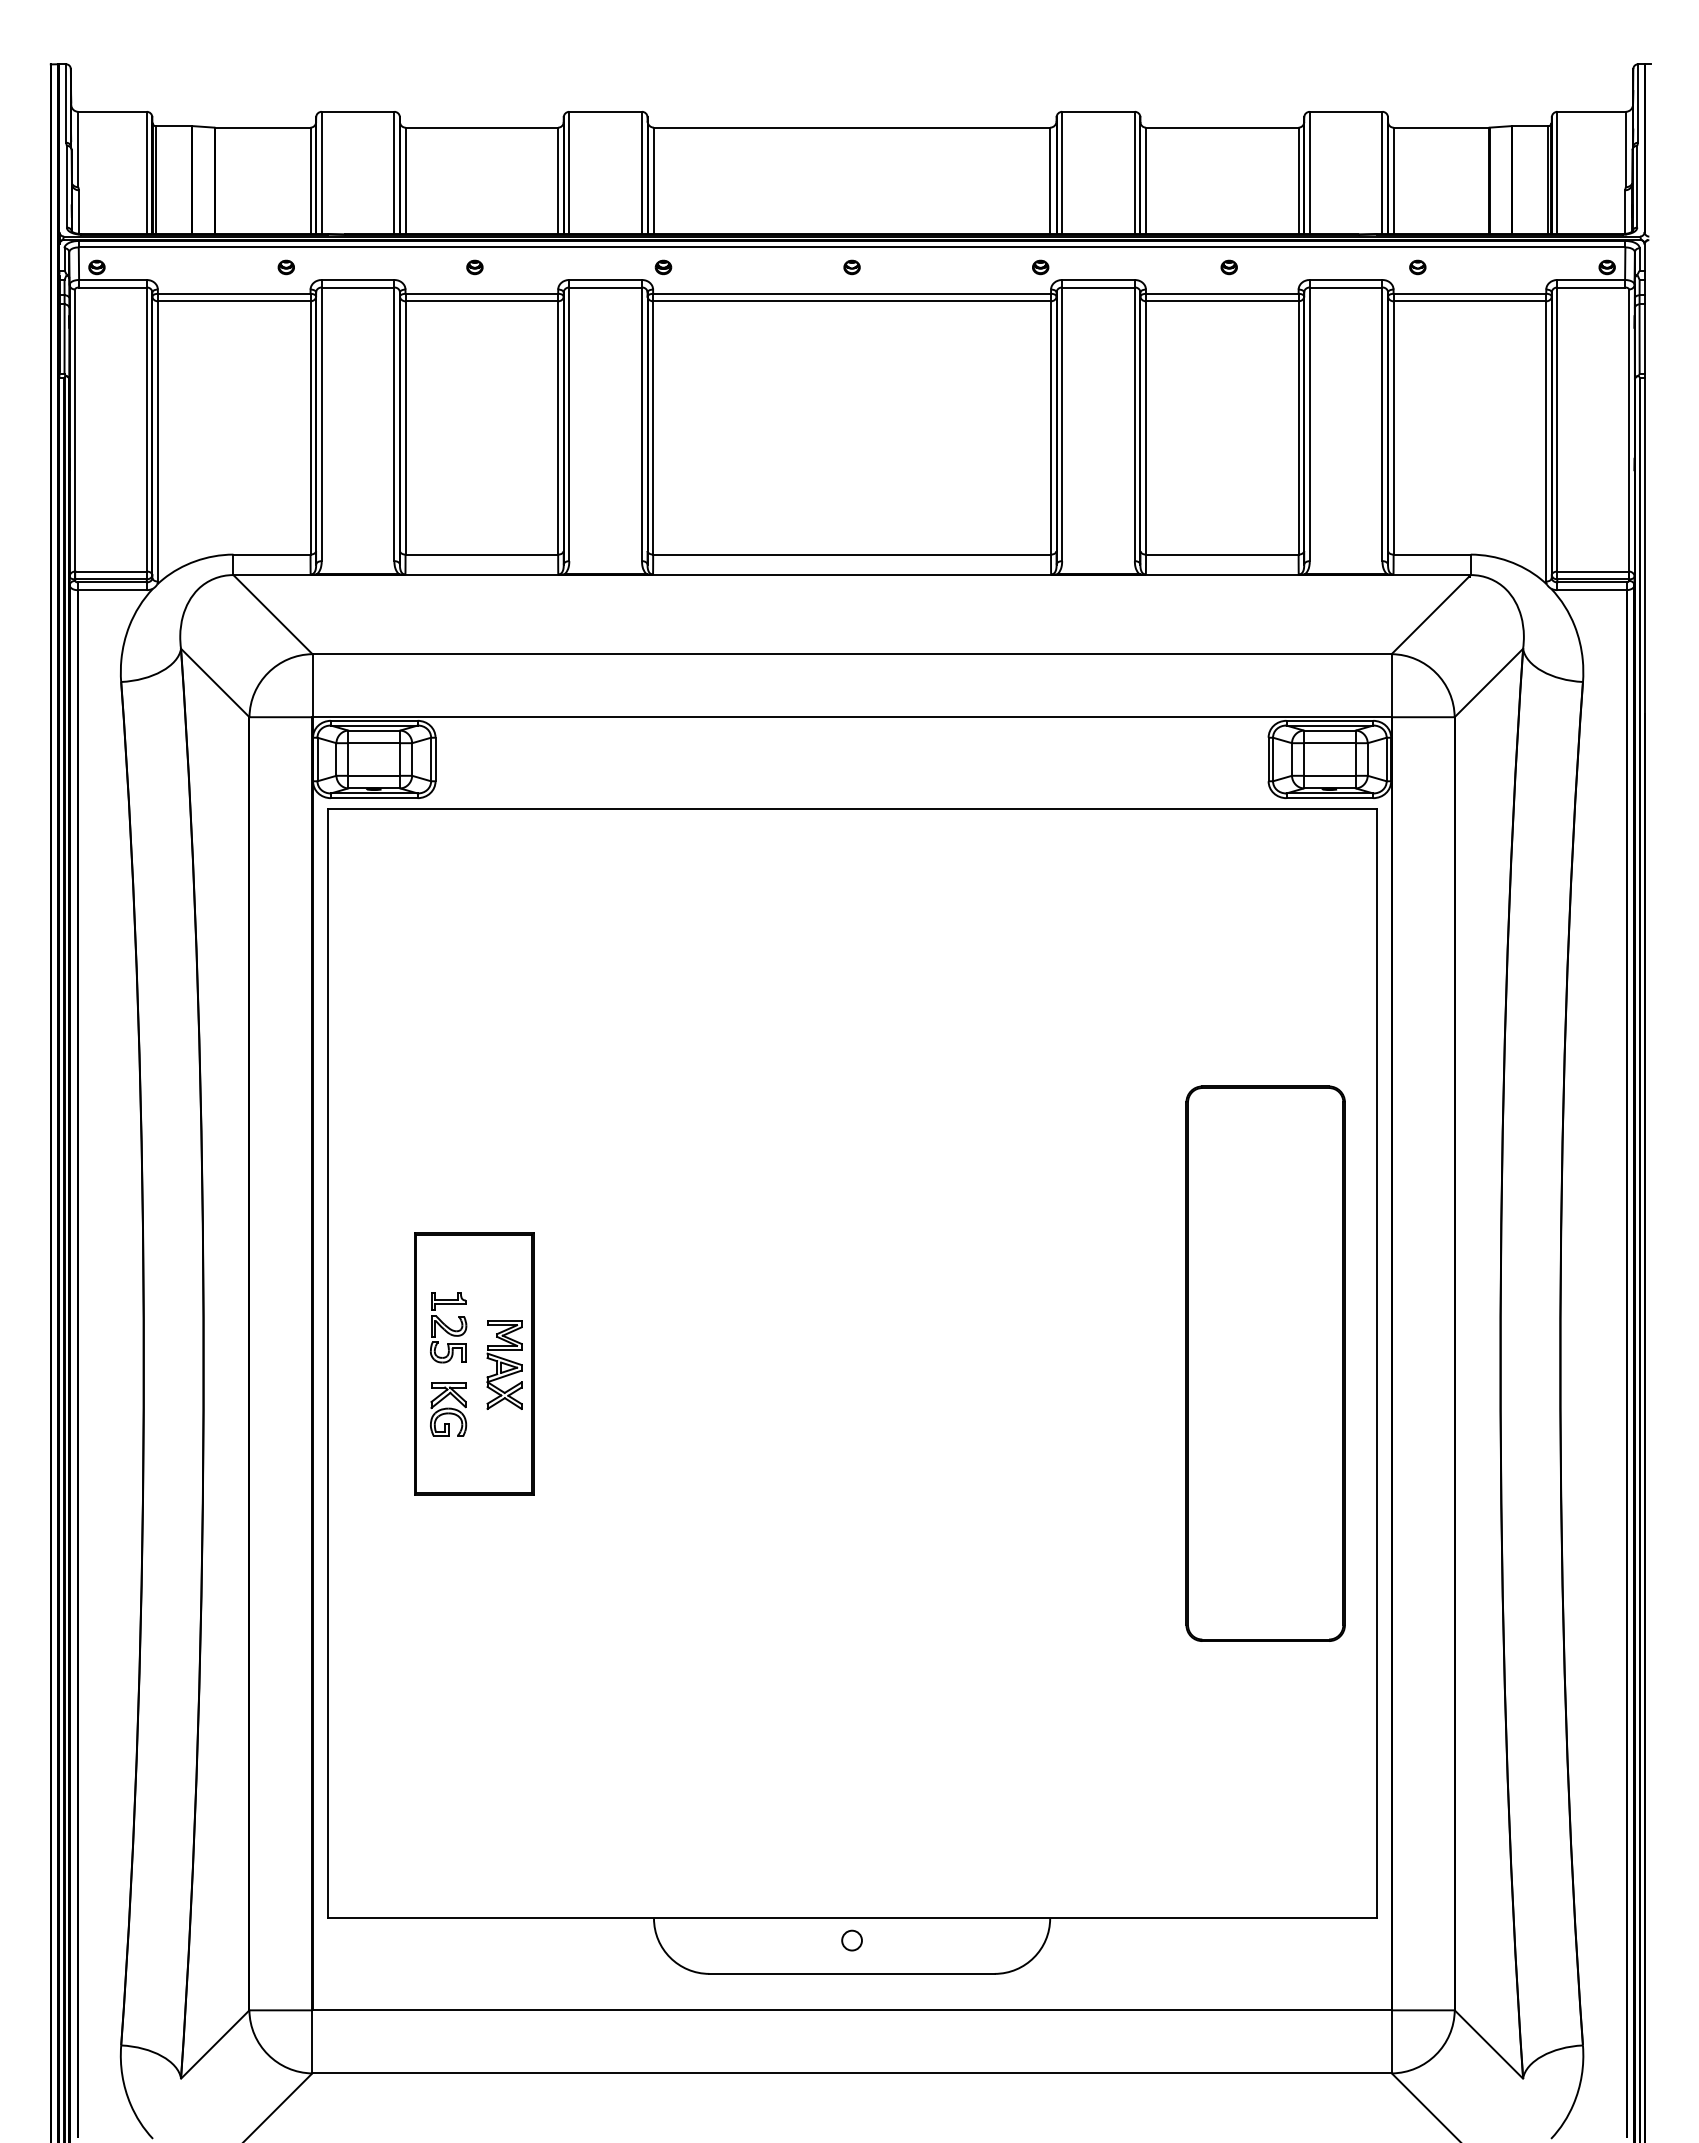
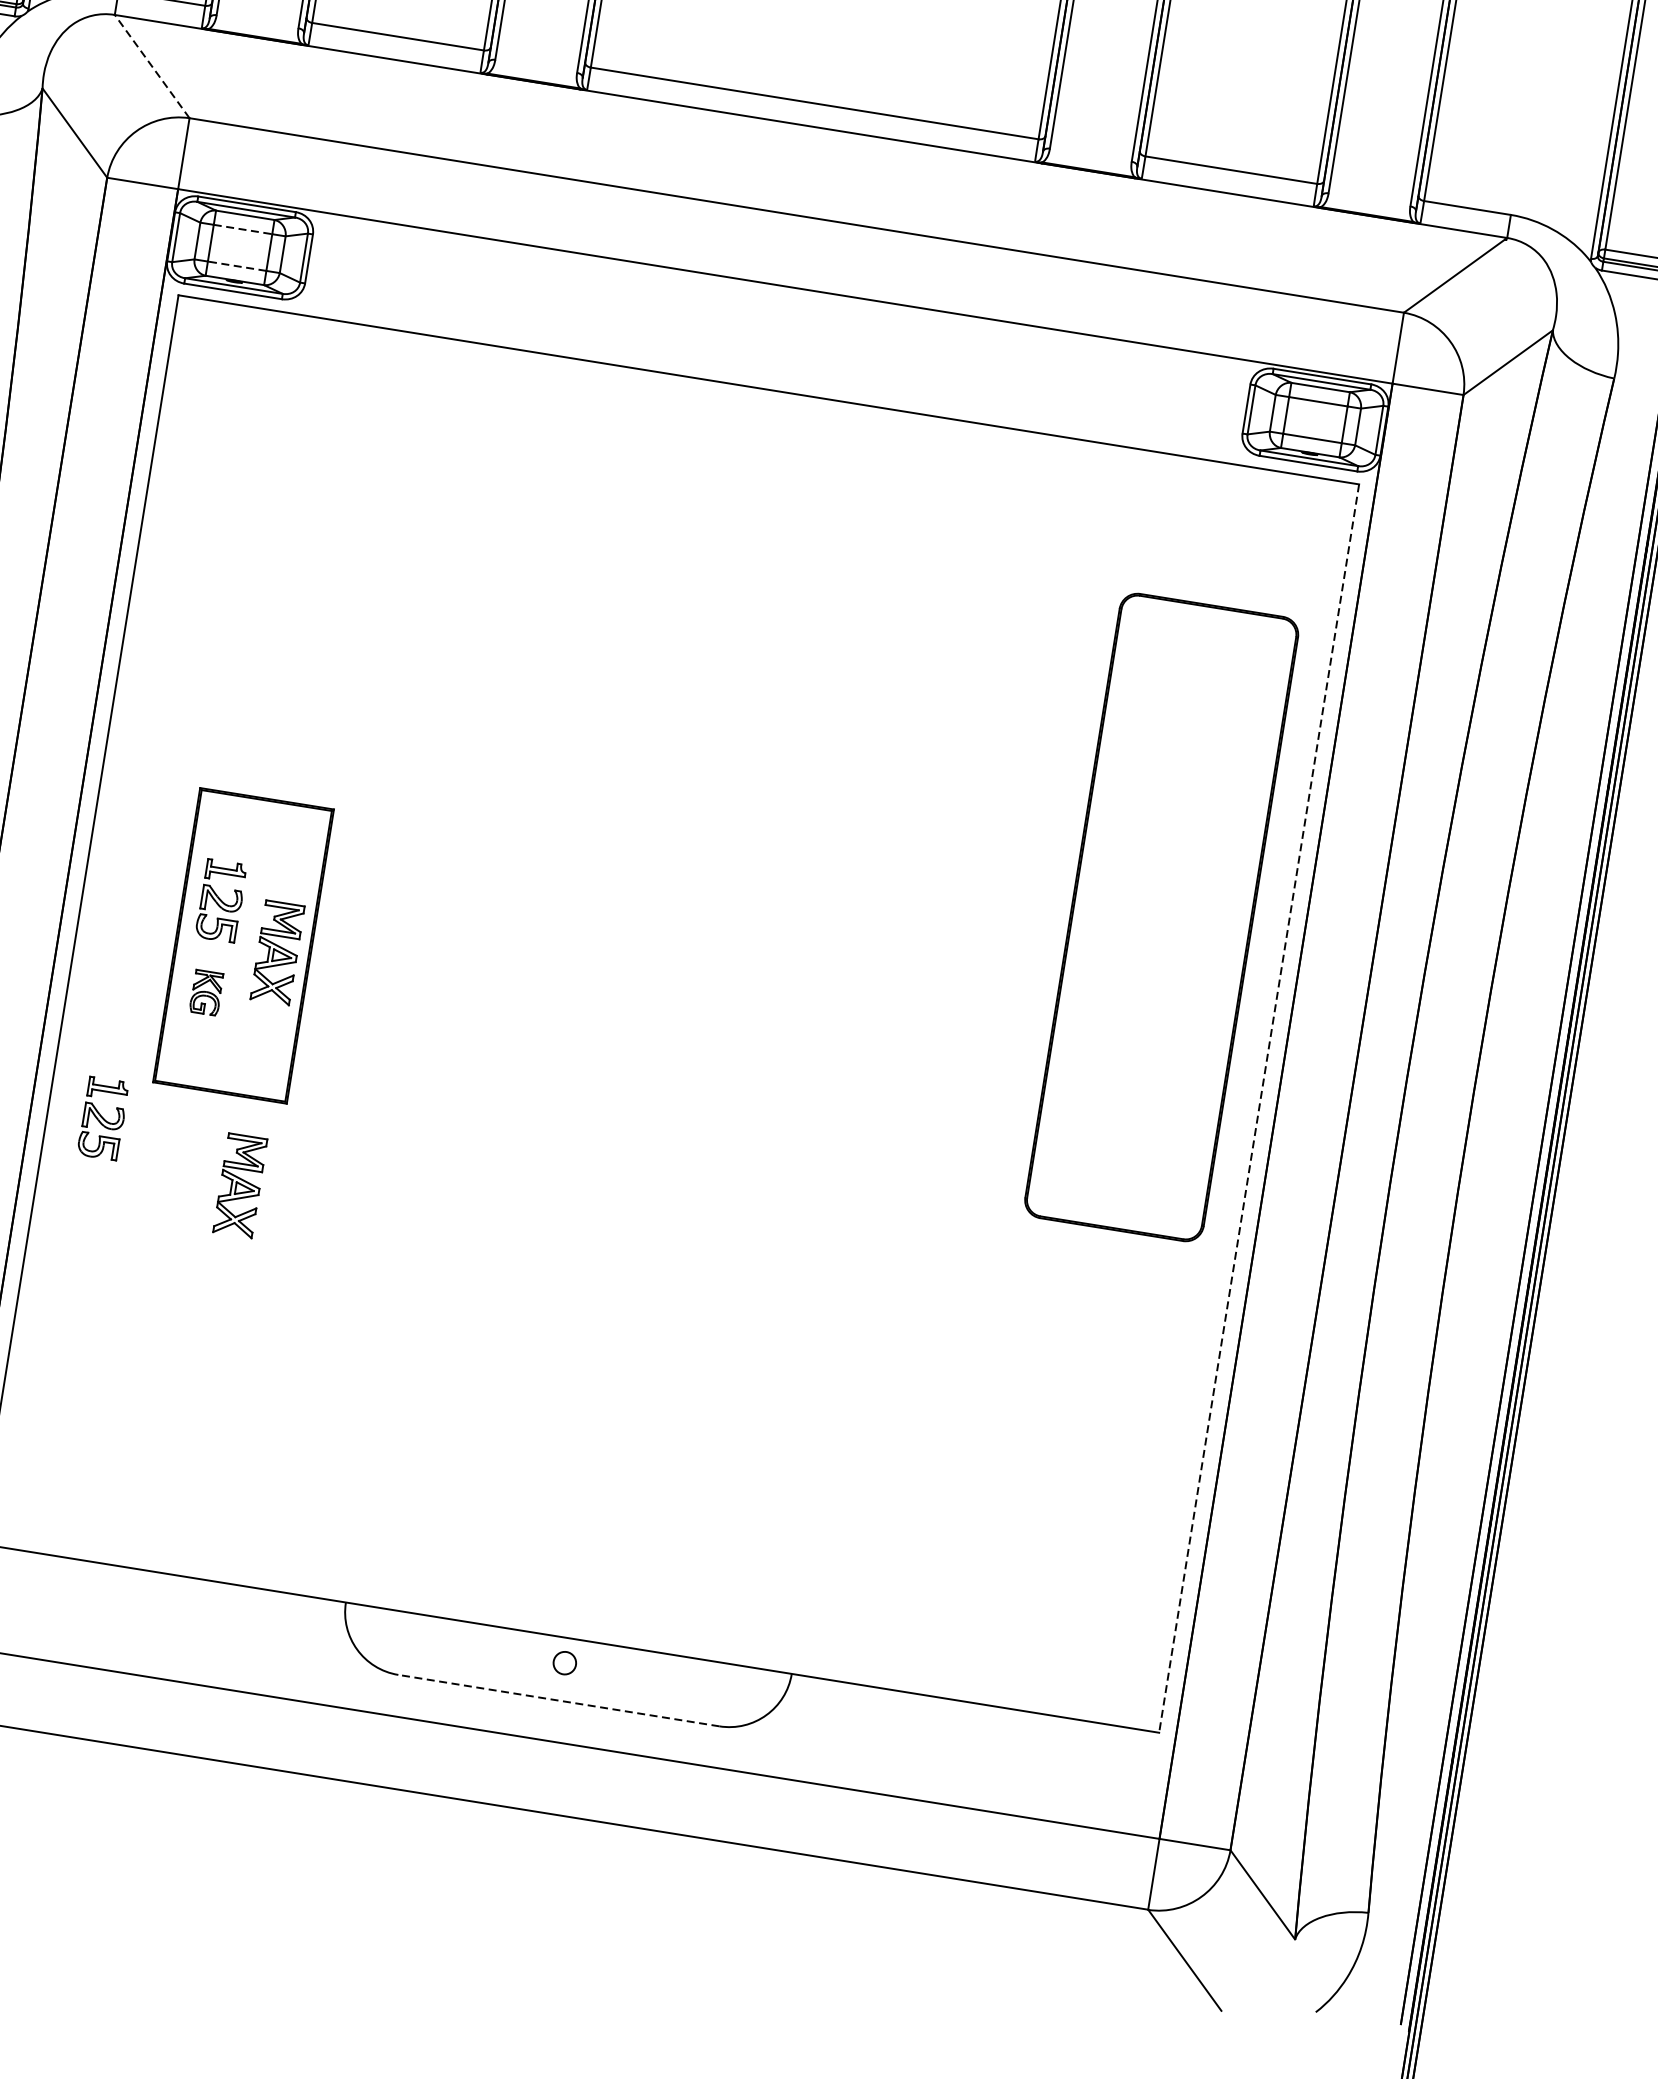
line: (272, 614) -> (151, 66), solid -> dashed
line: (374, 743) -> (243, 229), solid -> dashed
line: (374, 775) -> (237, 265), solid -> dashed
part: (1265, 1363) -> (1161, 917), moved
line: (1376, 1363) -> (1259, 1108), solid -> dashed
part: (448, 1409) -> (206, 992), size x0.7
part: (376, 1532) -> (103, 1118), added
part: (504, 1571) -> (240, 1185), added
line: (852, 1973) -> (559, 1700), solid -> dashed

